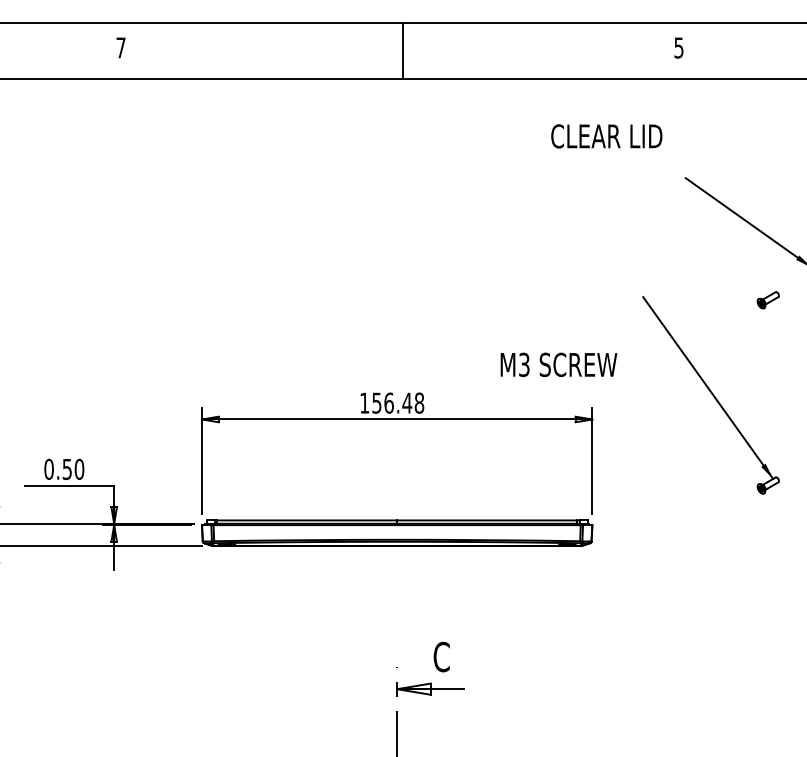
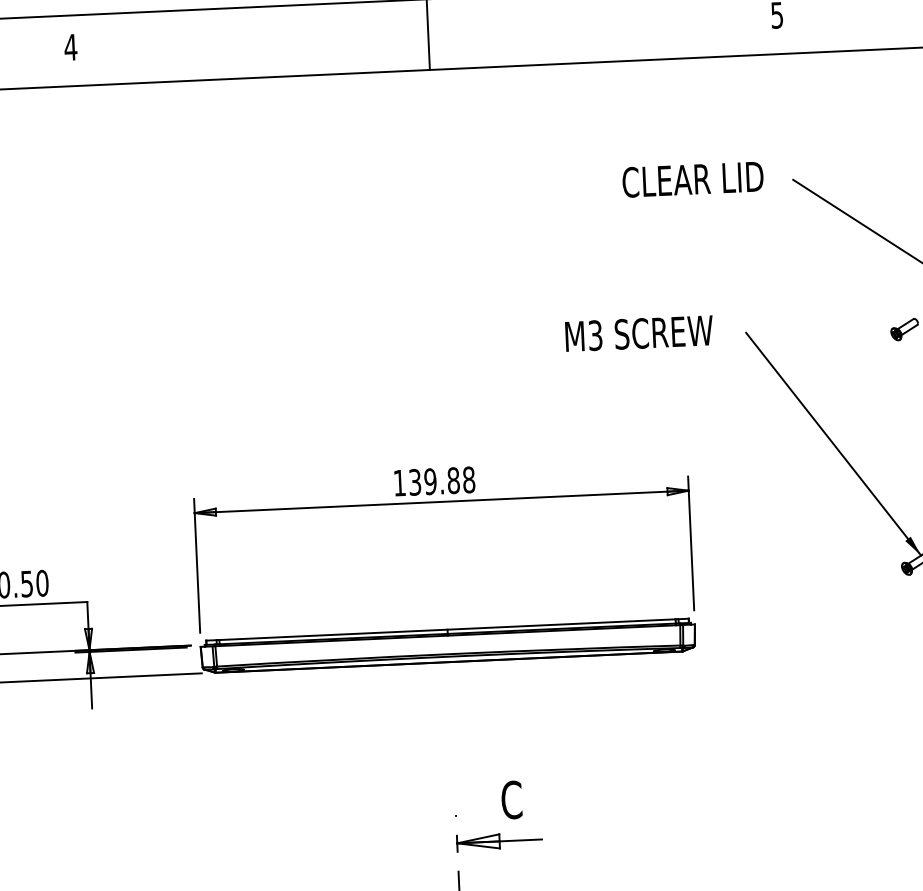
text: (121, 47) -> (71, 46), 7 -> 4
text: (606, 136) -> (692, 179), moved
text: (558, 364) -> (638, 333), moved
text: (392, 402) -> (434, 480), 156.48 -> 139.88

